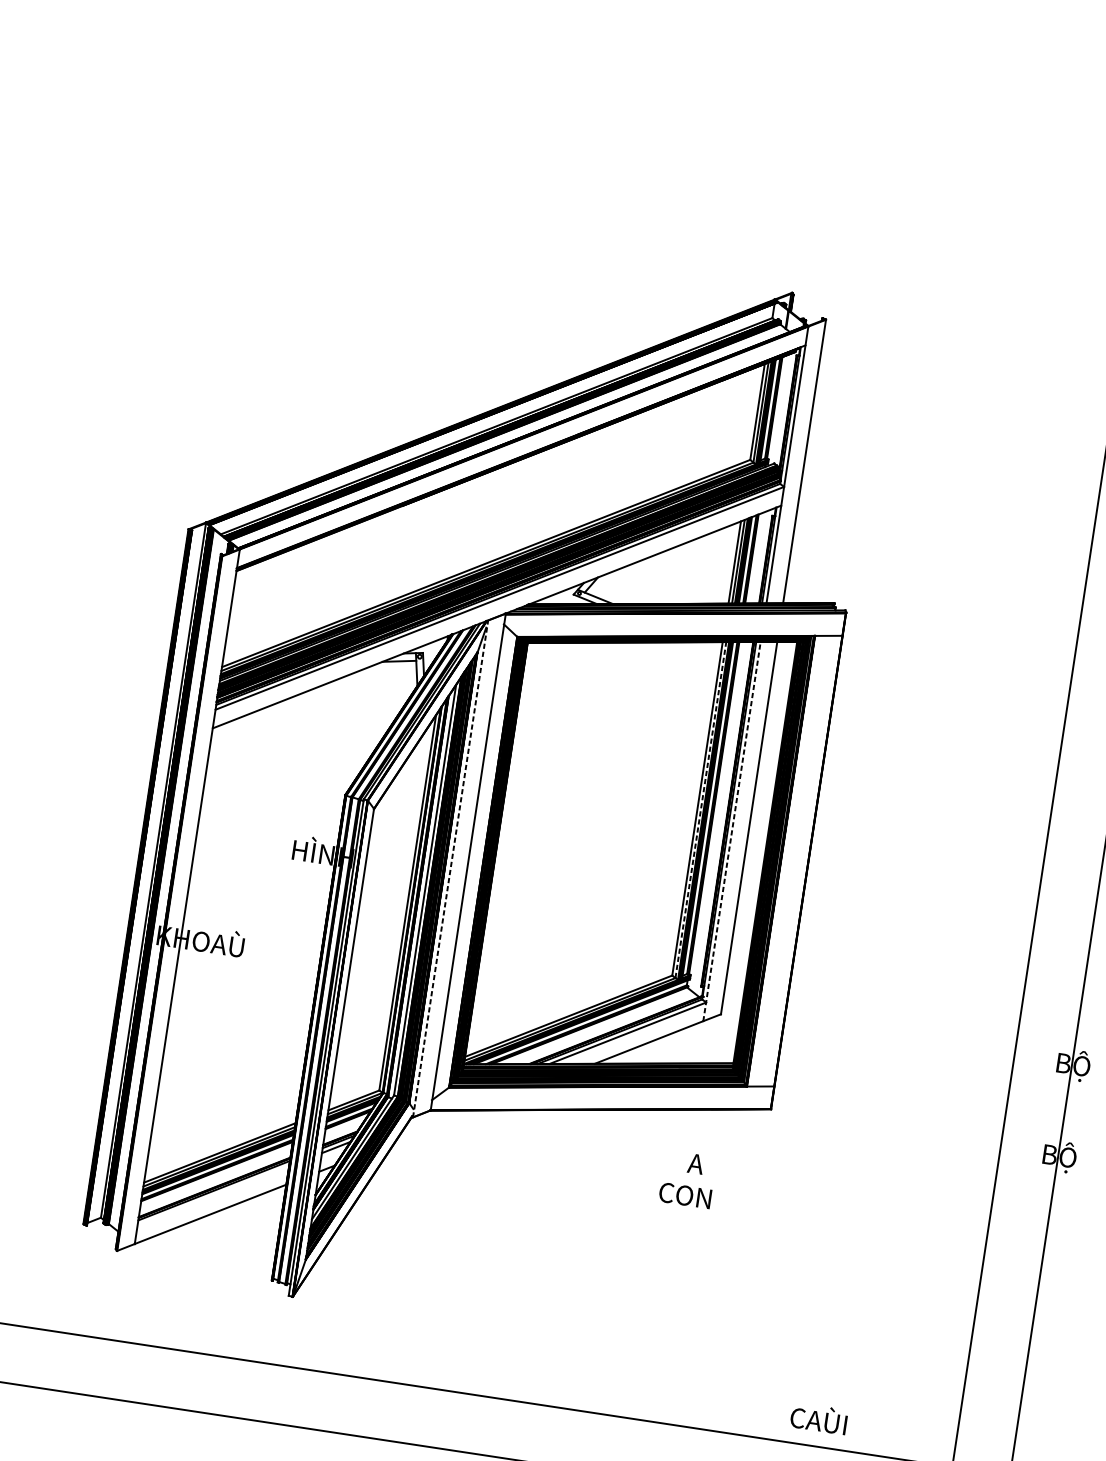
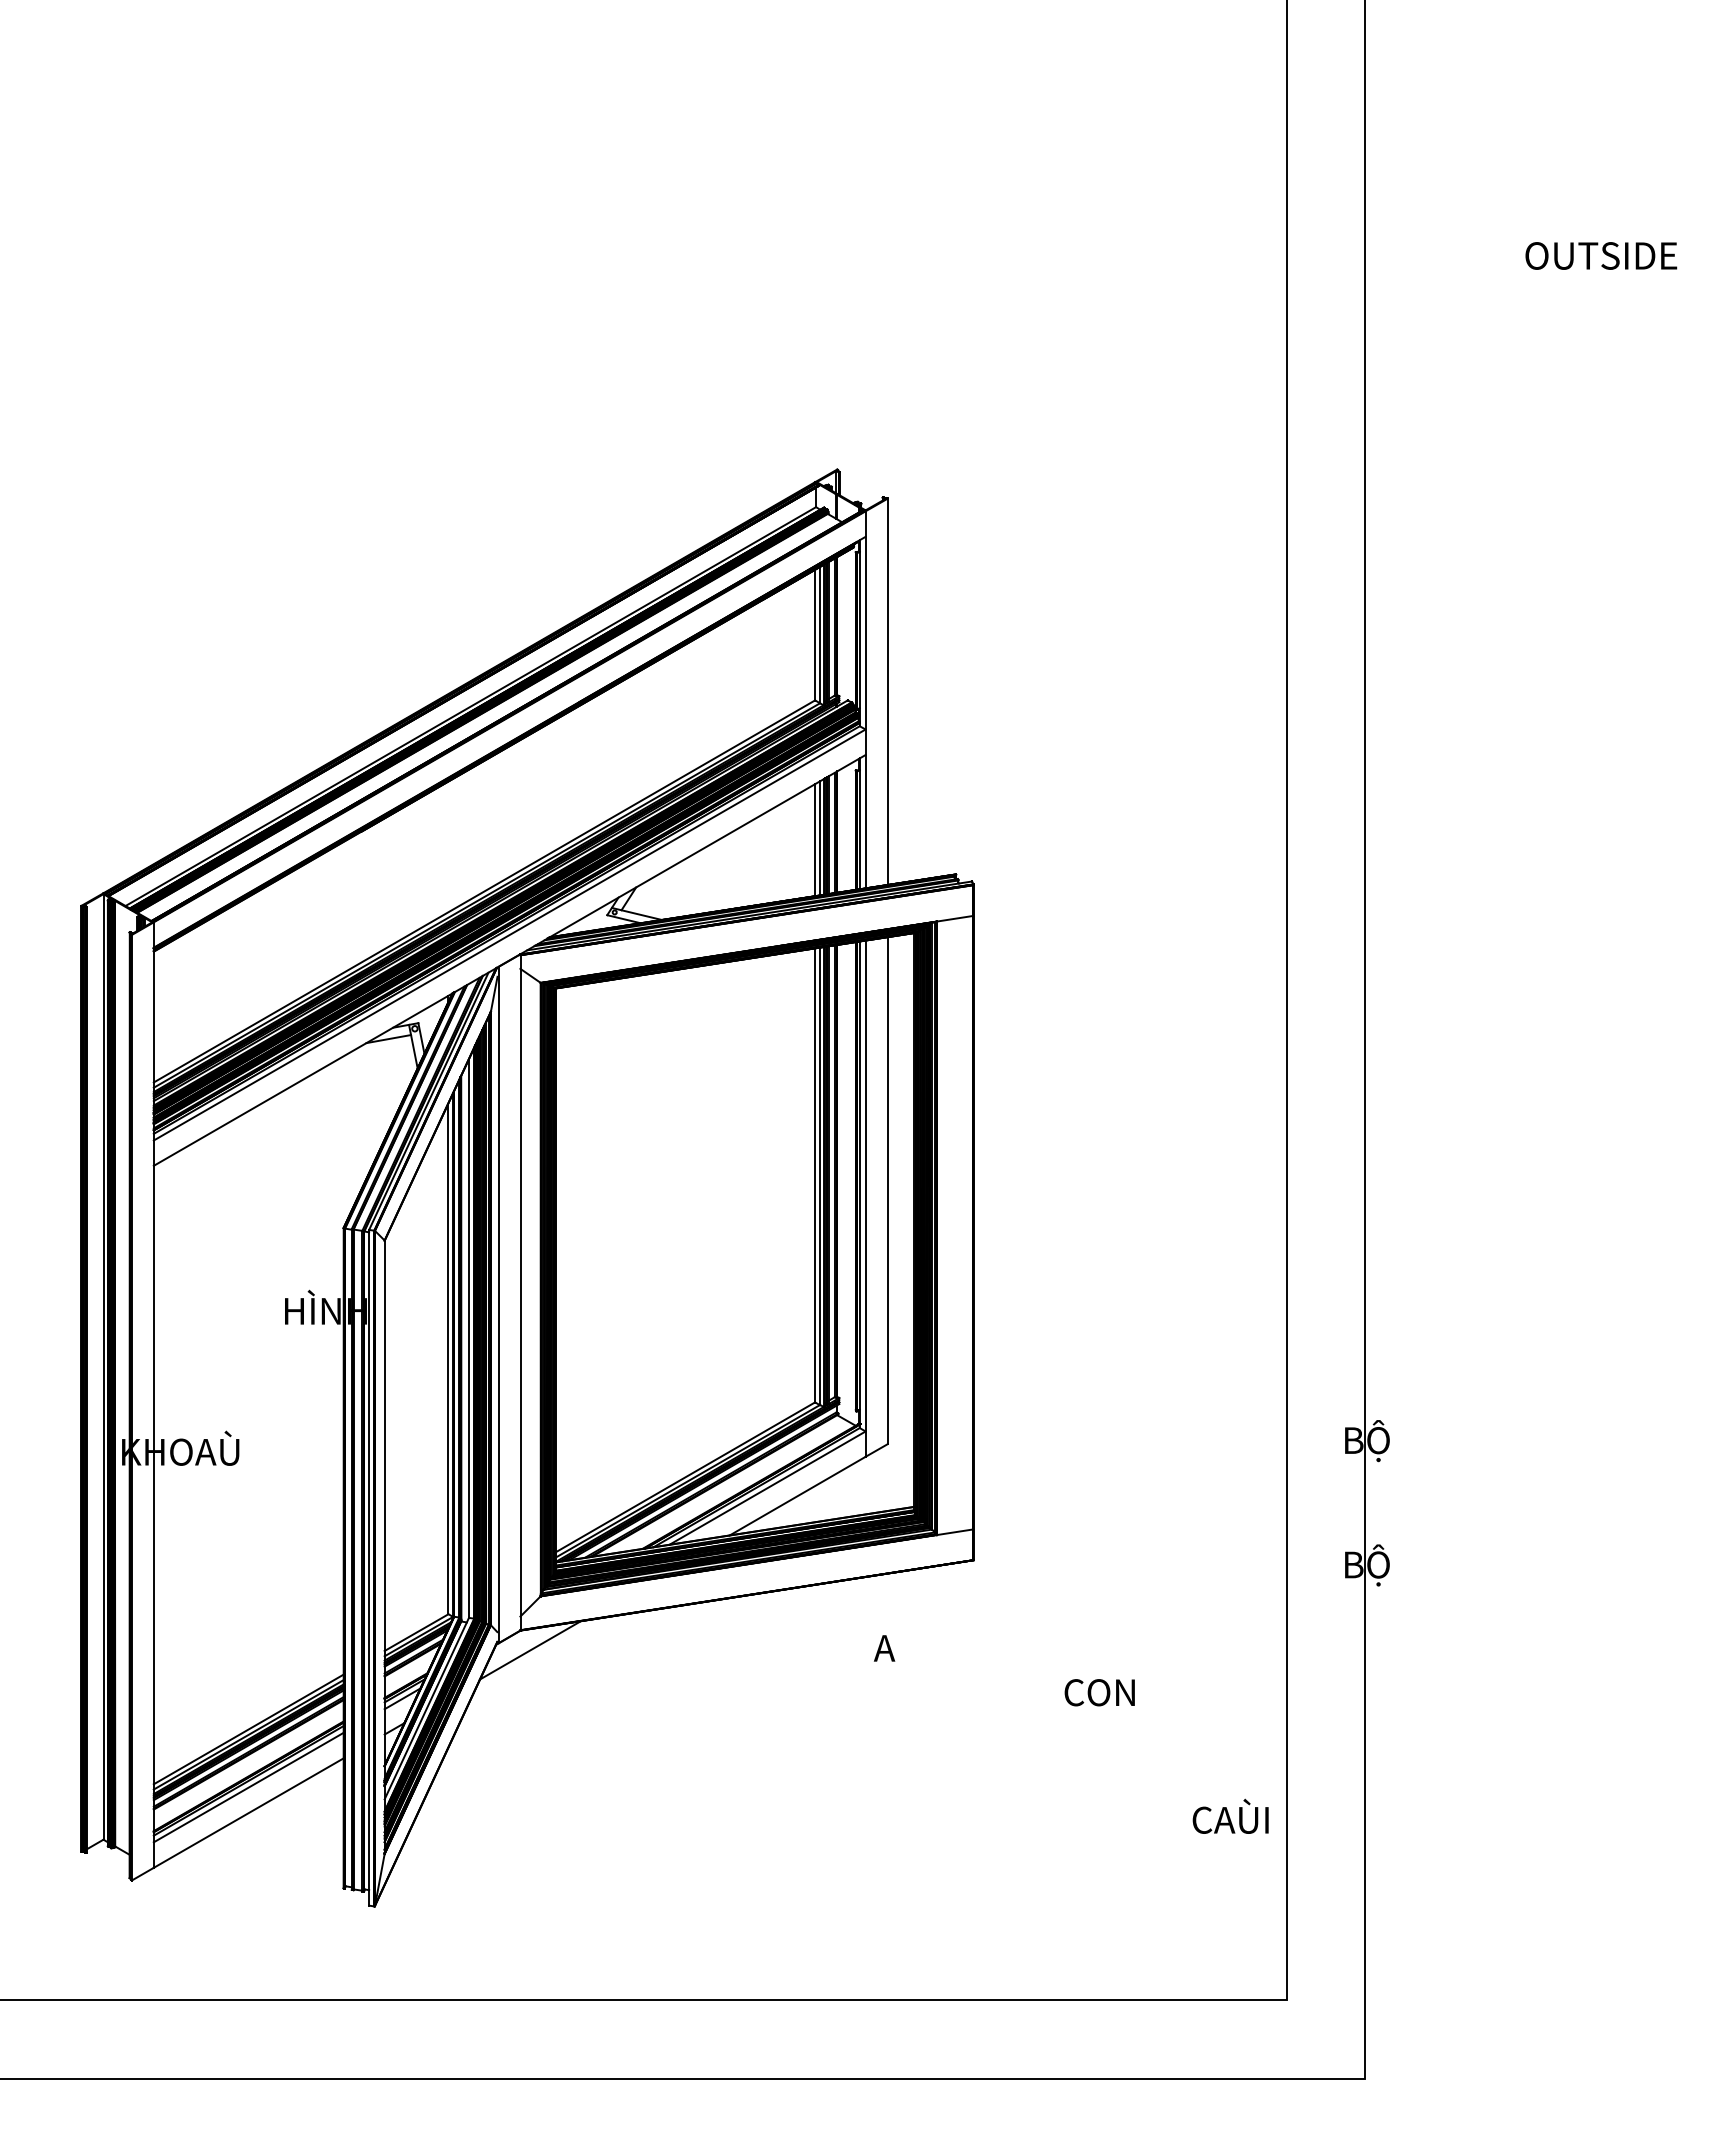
line: (700, 810) -> (819, 1176), dashed -> solid
line: (731, 831) -> (865, 1198), dashed -> solid
line: (450, 868) -> (498, 1304), dashed -> solid
line: (435, 1126) -> (530, 1650), added
line: (213, 1195) -> (248, 1787), added
text: (685, 1195) -> (1099, 1692), moved
text: (819, 1417) -> (1230, 1815), moved

